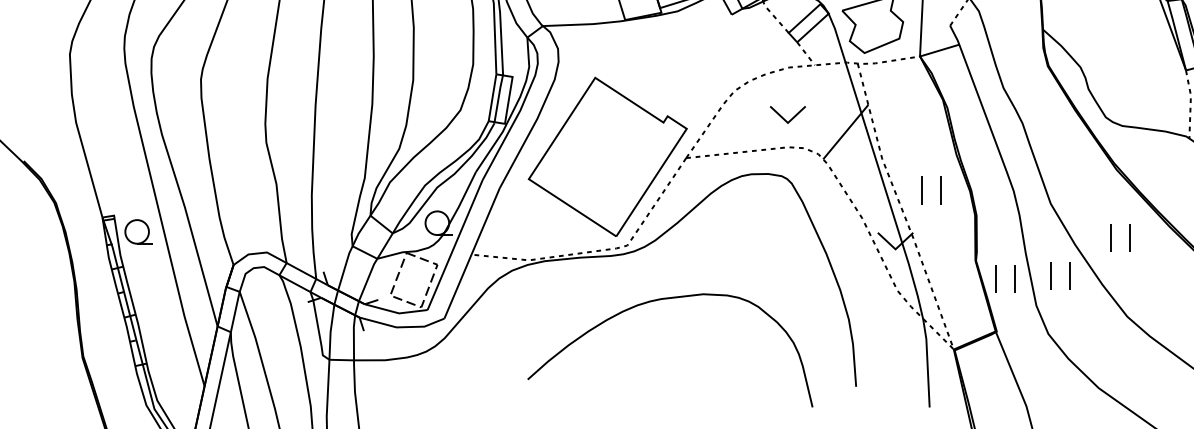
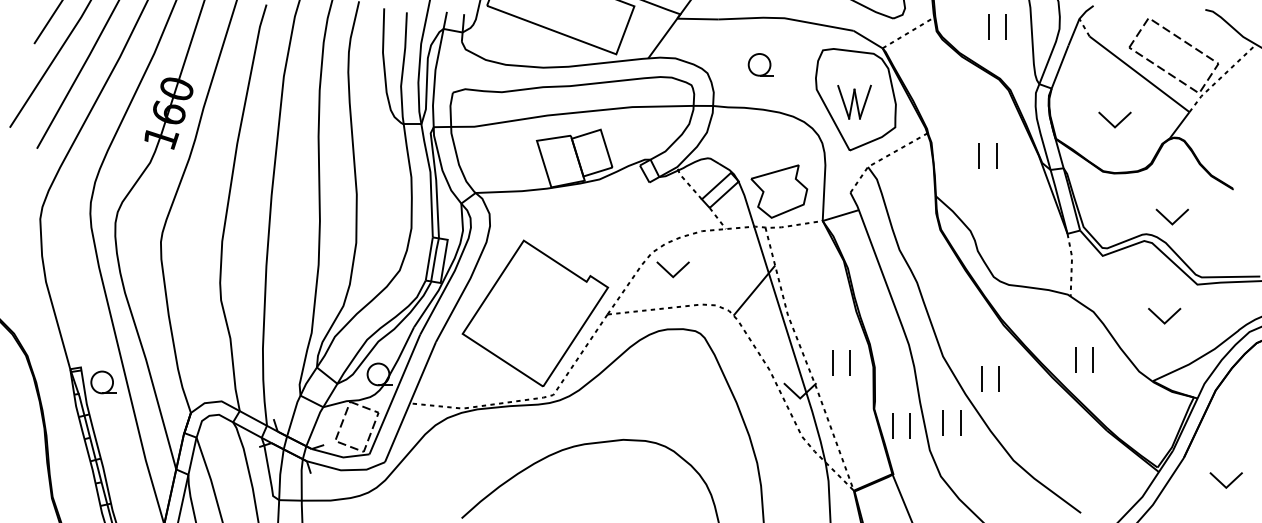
part: (787, 114) -> (672, 269), moved
part: (923, 189) -> (833, 362), moved
part: (1112, 237) -> (982, 378), moved

